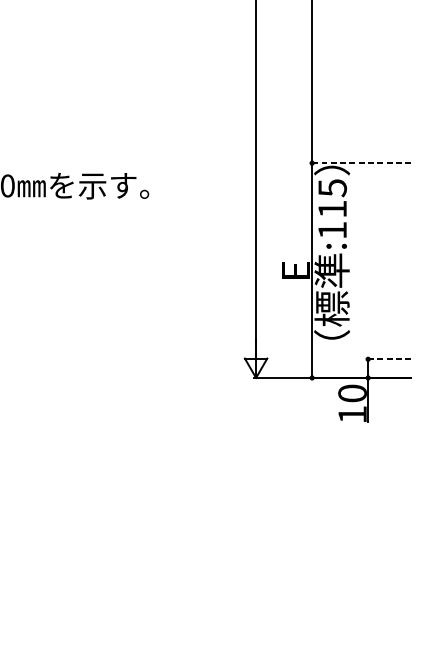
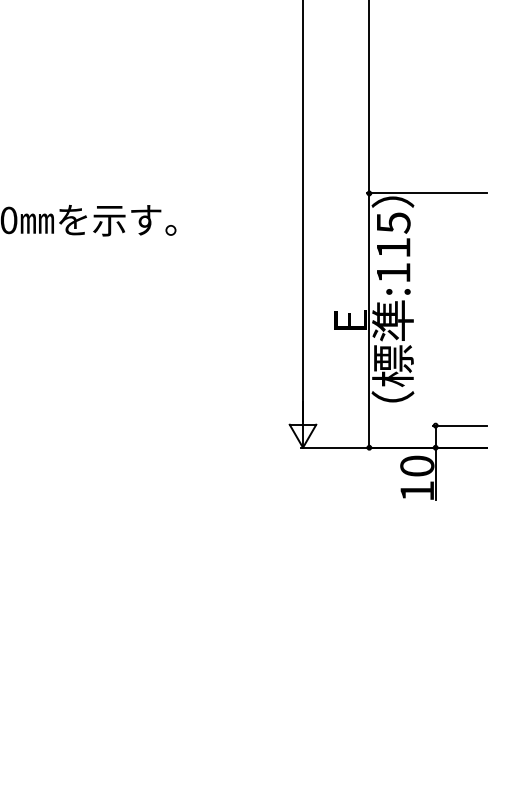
line: (360, 163) -> (426, 193), dashed -> solid
line: (388, 359) -> (459, 425), dashed -> solid

